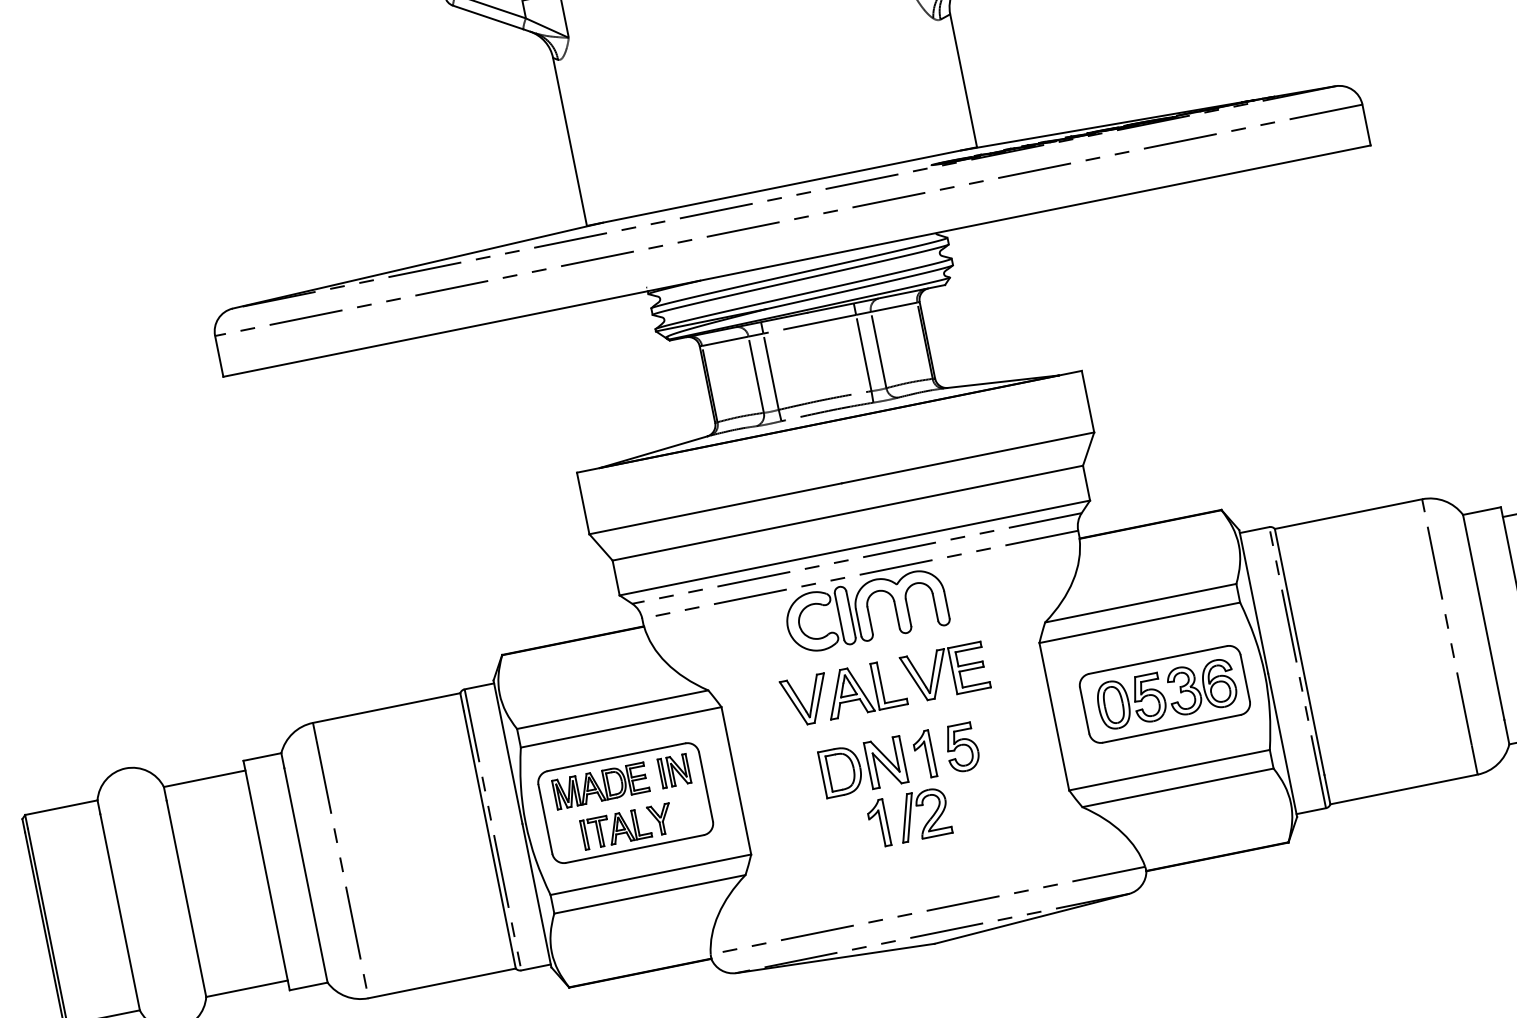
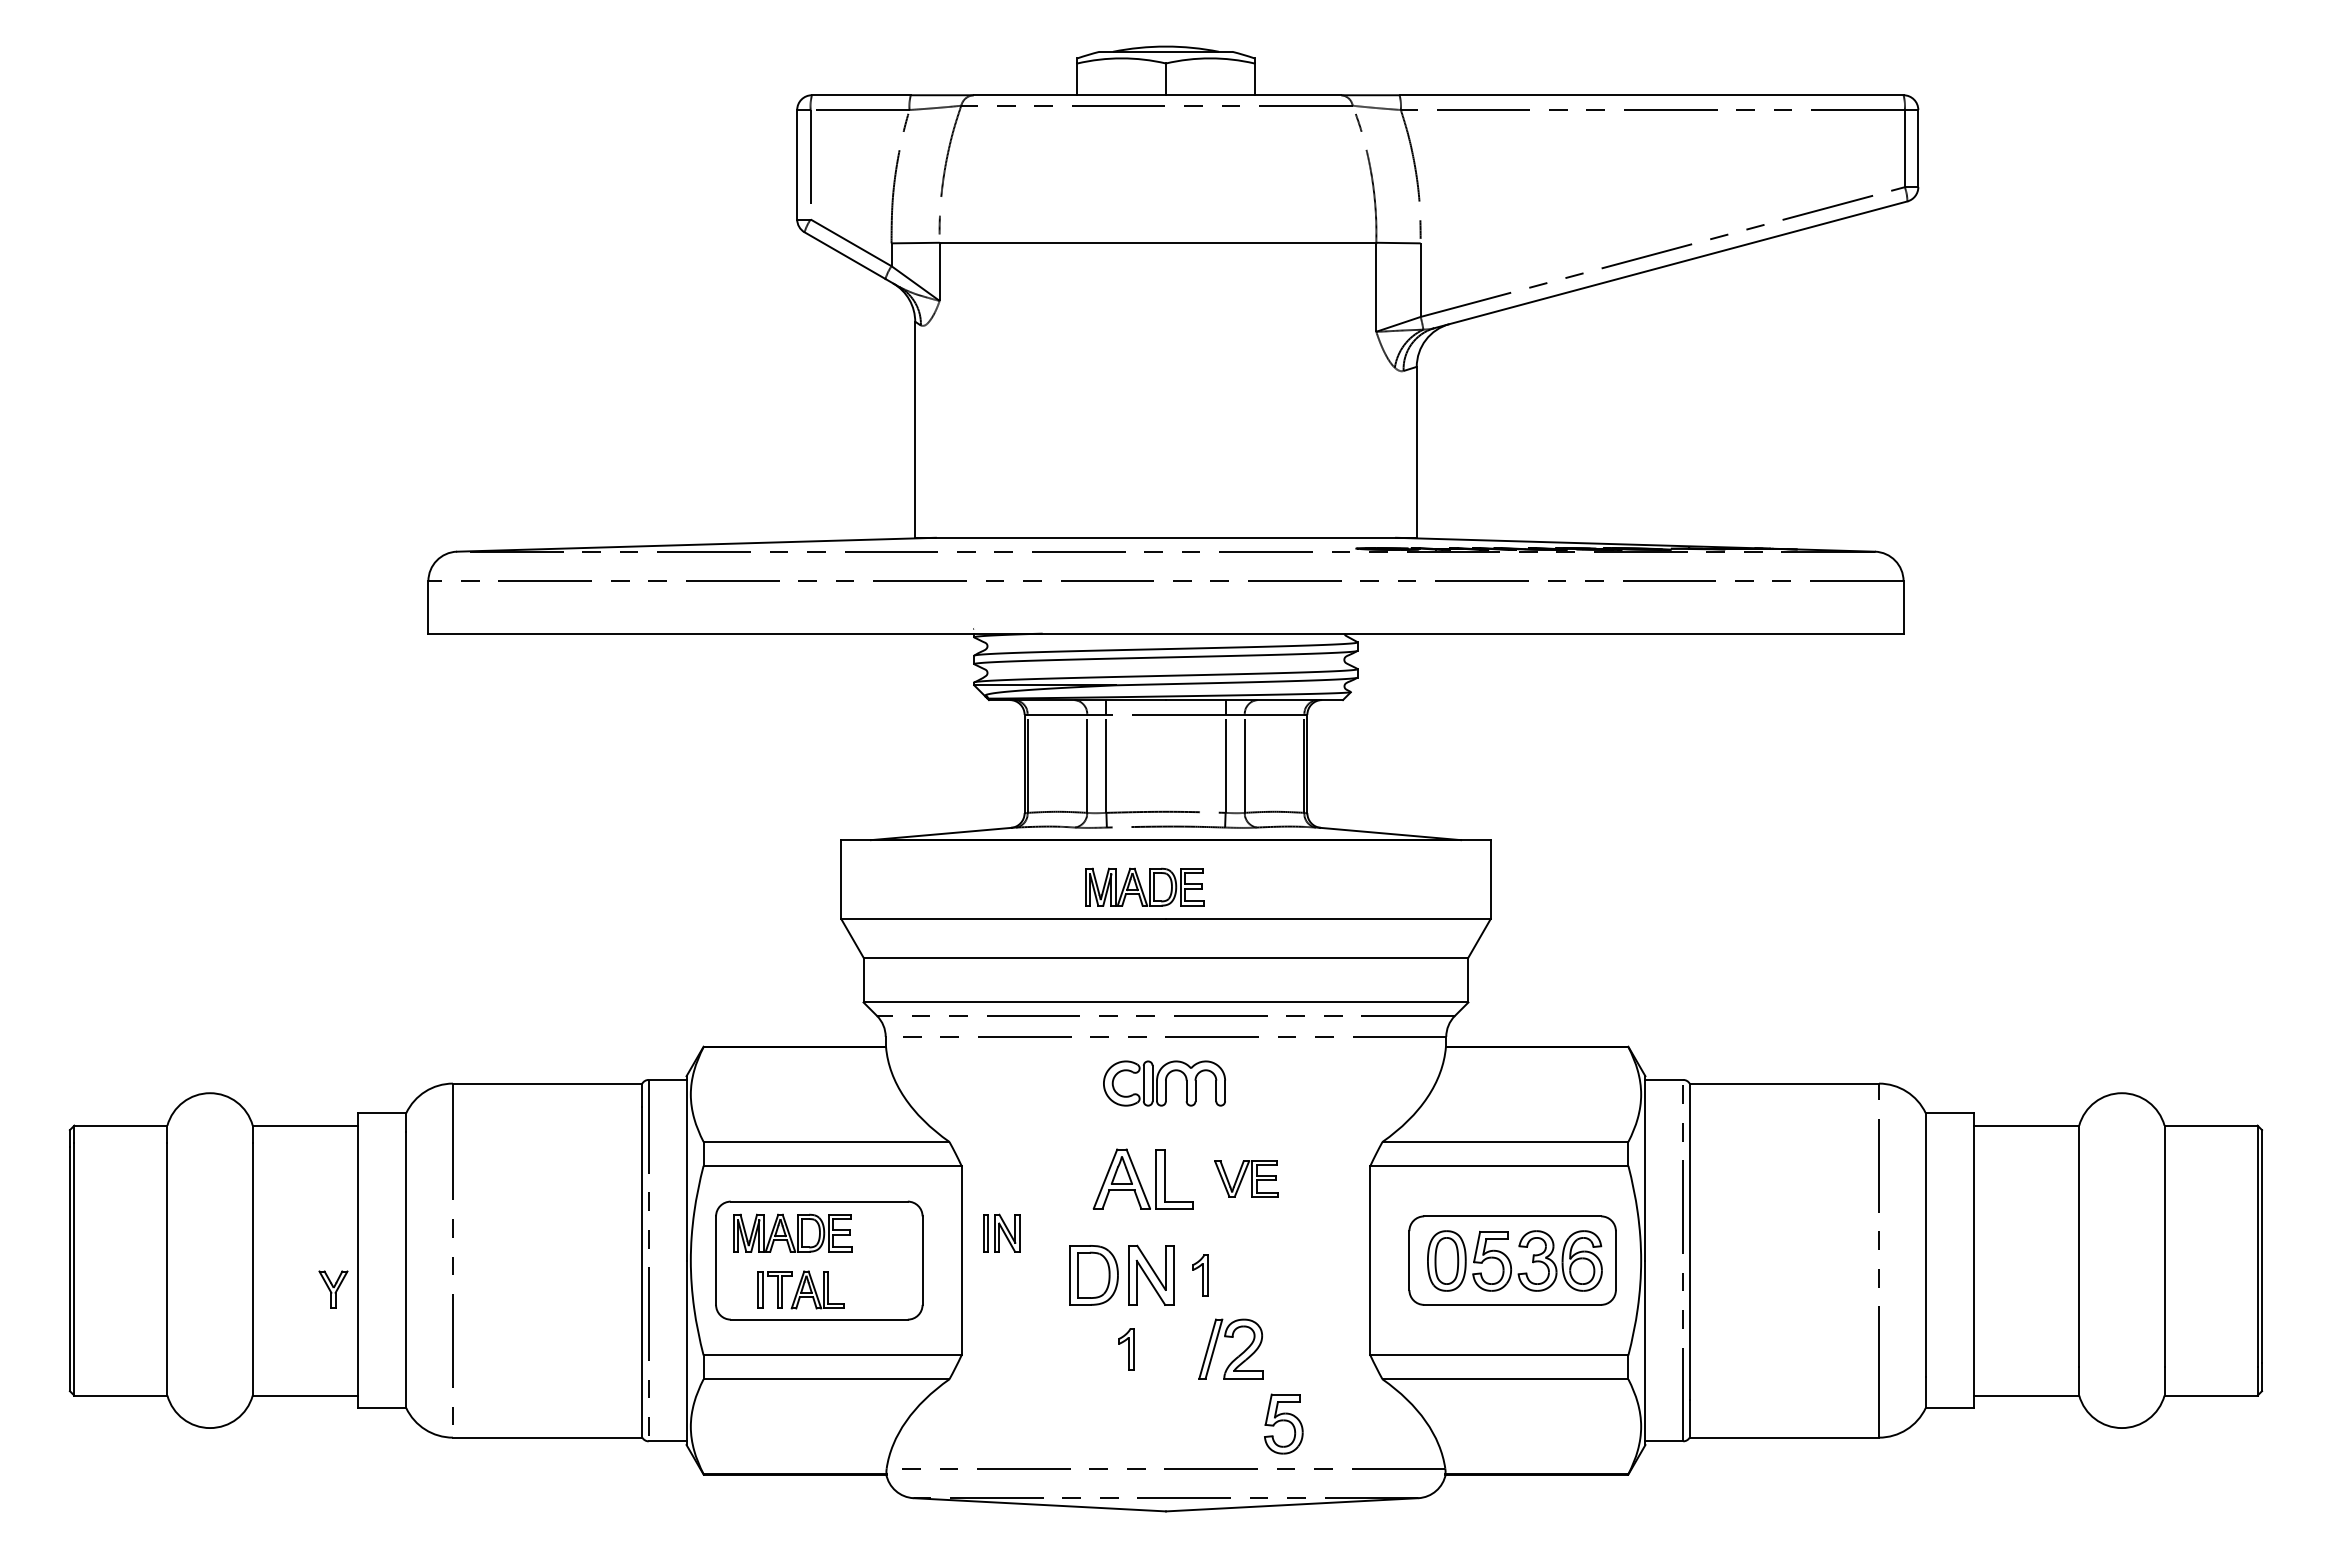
part: (819, 461) -> (1144, 886), added
part: (866, 611) -> (1164, 1083), size x0.6
part: (945, 672) -> (1246, 1178), size x0.6
part: (801, 702) -> (1061, 1179), removed
part: (961, 747) -> (1283, 1423), moved
part: (924, 754) -> (1200, 1275), size x0.7
part: (674, 770) -> (1001, 1232), moved
part: (930, 818) -> (1238, 1355), moved
part: (660, 819) -> (333, 1289), moved
part: (878, 824) -> (1126, 1349), size x0.7

